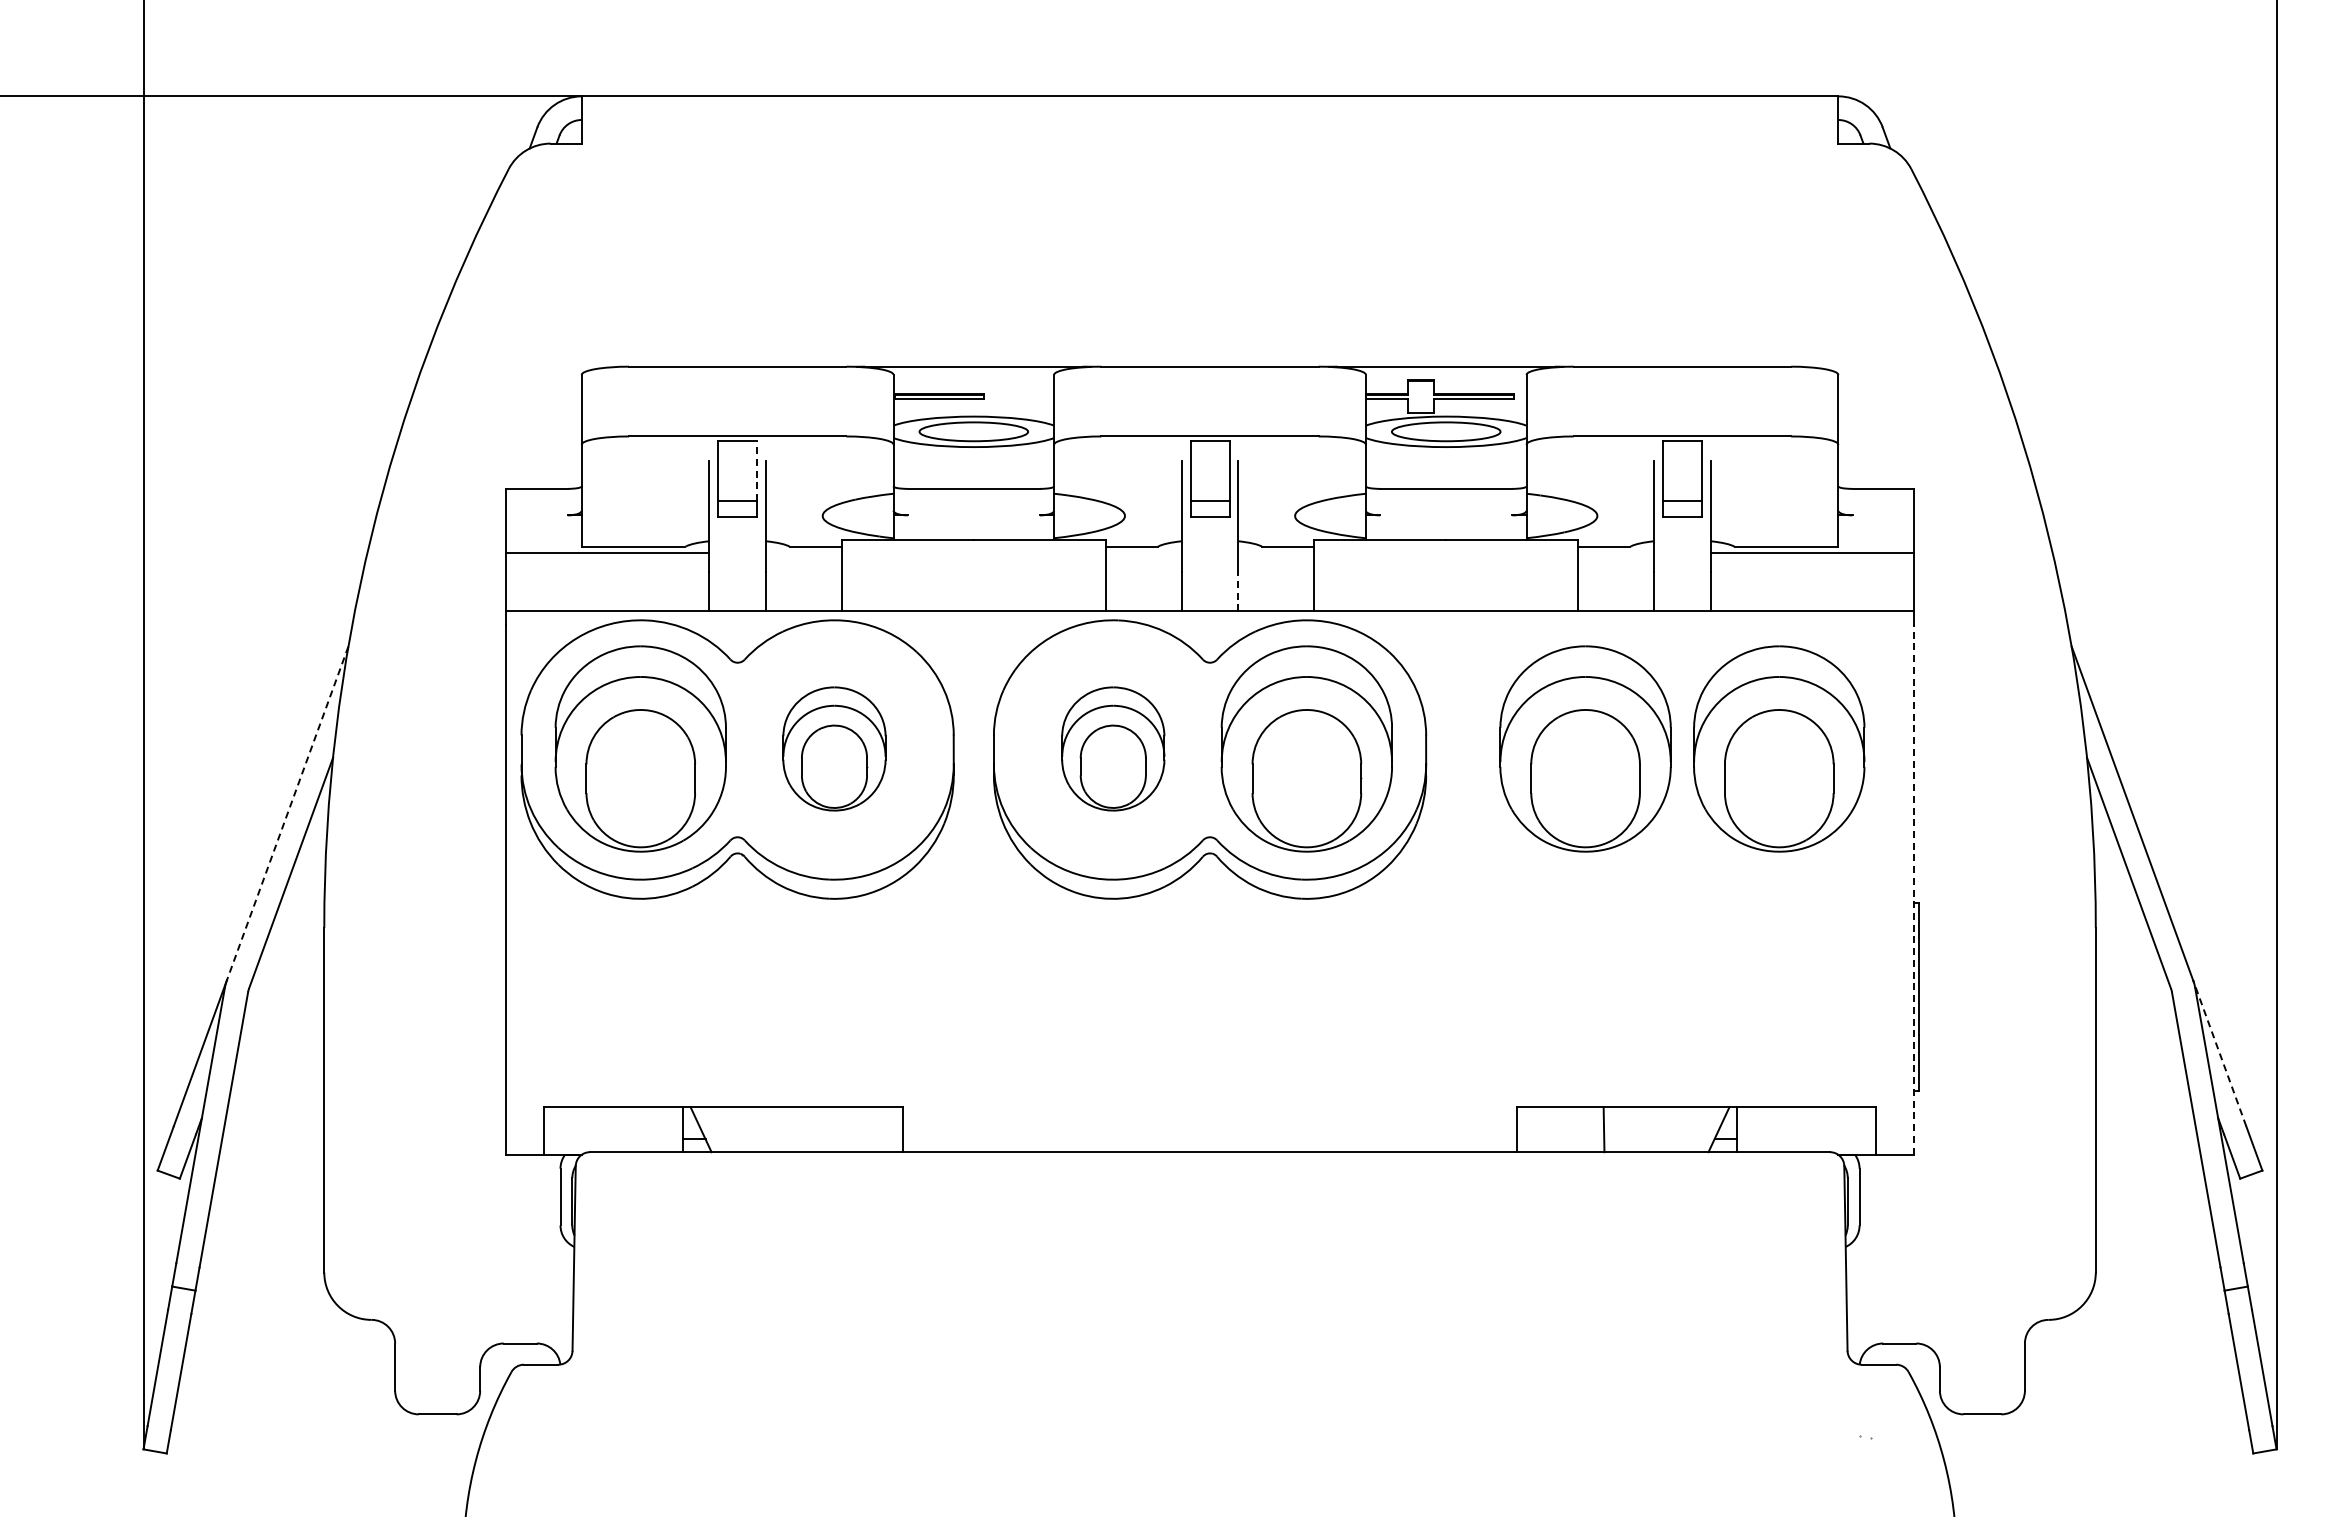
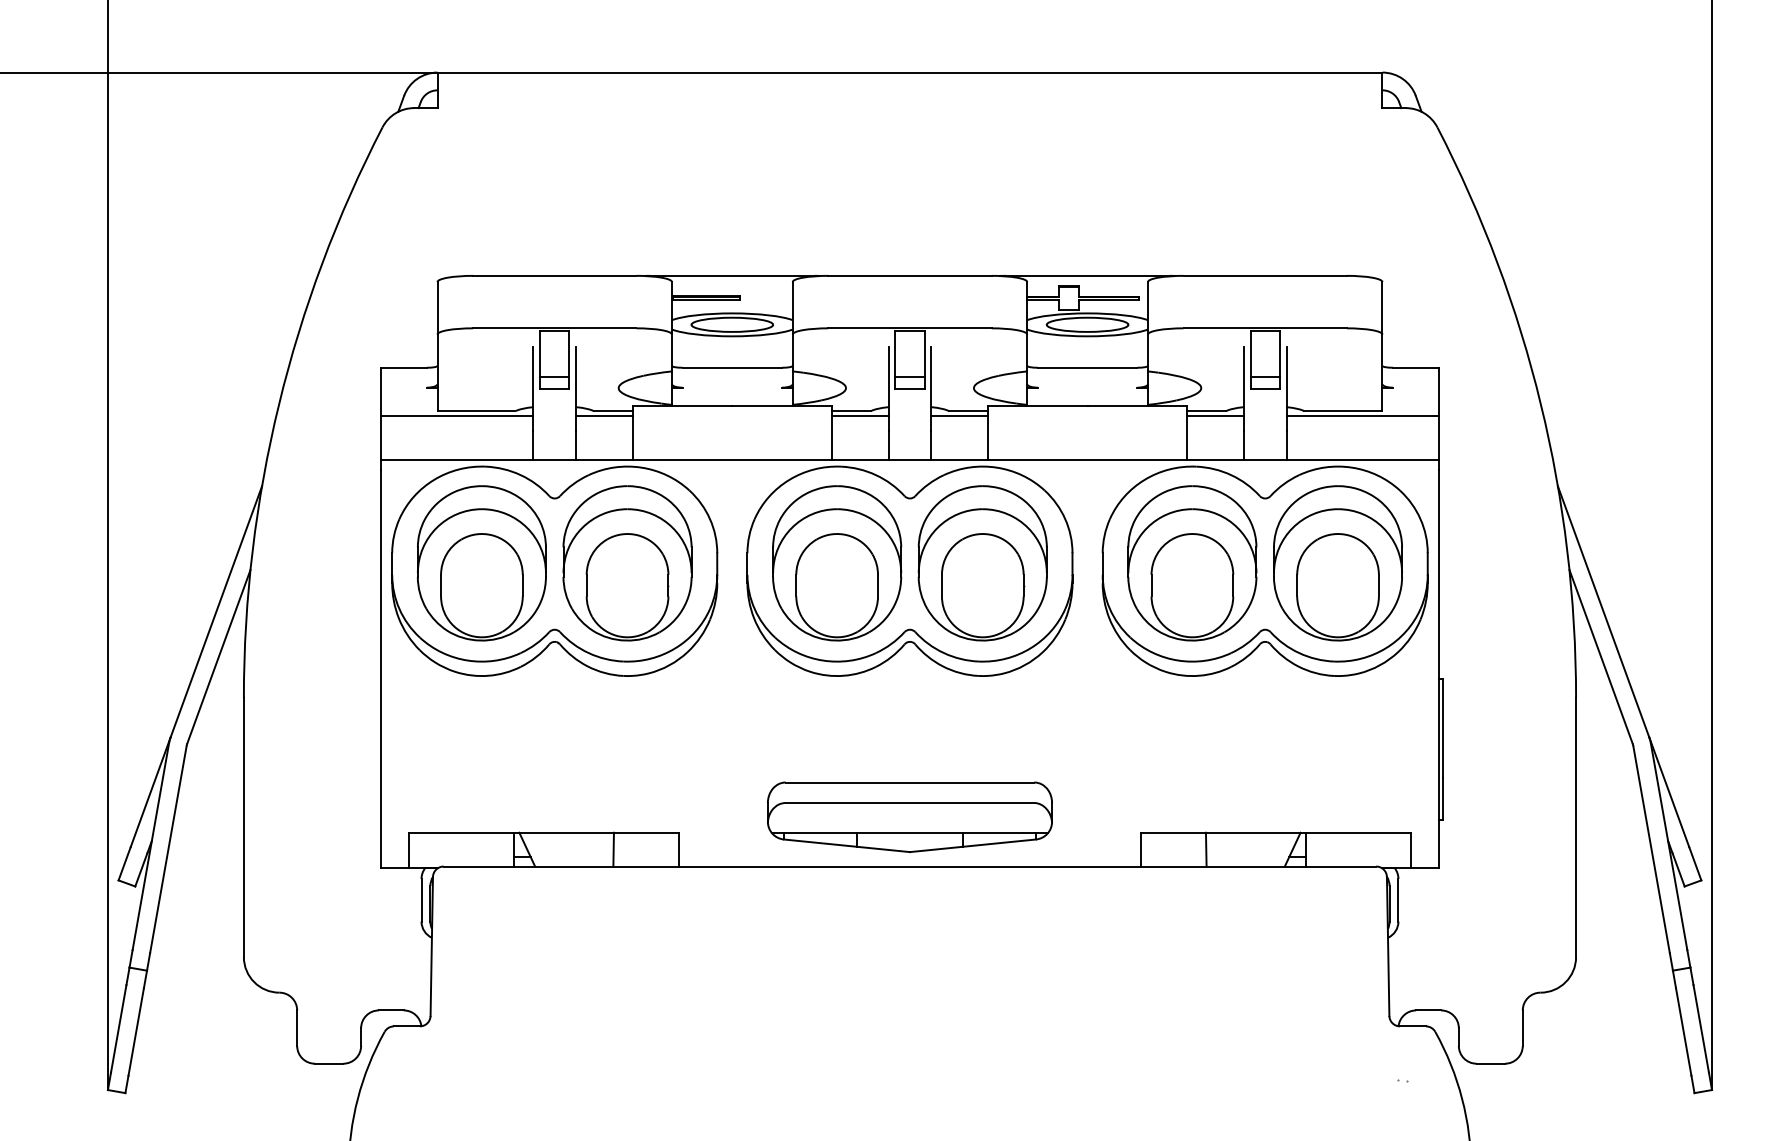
line: (757, 470) -> (569, 353), dashed -> solid
line: (803, 553) -> (604, 416), added
line: (1143, 553) -> (859, 416), added
line: (1276, 553) -> (959, 416), added
line: (1616, 553) -> (1215, 416), added
line: (1238, 591) -> (931, 444), dashed -> solid
part: (834, 748) -> (627, 562), size x1.67
part: (1113, 748) -> (837, 562), size x1.67
part: (1682, 759) -> (1265, 571), added
line: (287, 813) -> (216, 611), dashed -> solid
line: (1913, 889) -> (1438, 669), dashed -> solid
line: (2219, 1053) -> (1669, 792), dashed -> solid
part: (1209, 1086) -> (909, 817), added
line: (815, 1129) -> (613, 849), added

